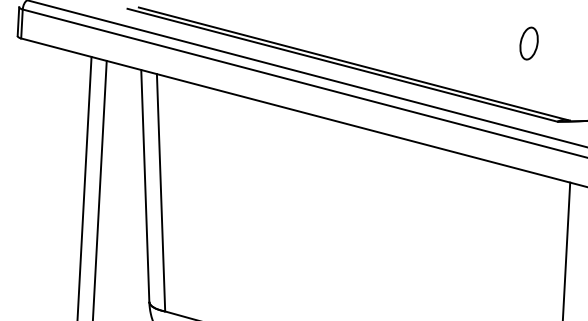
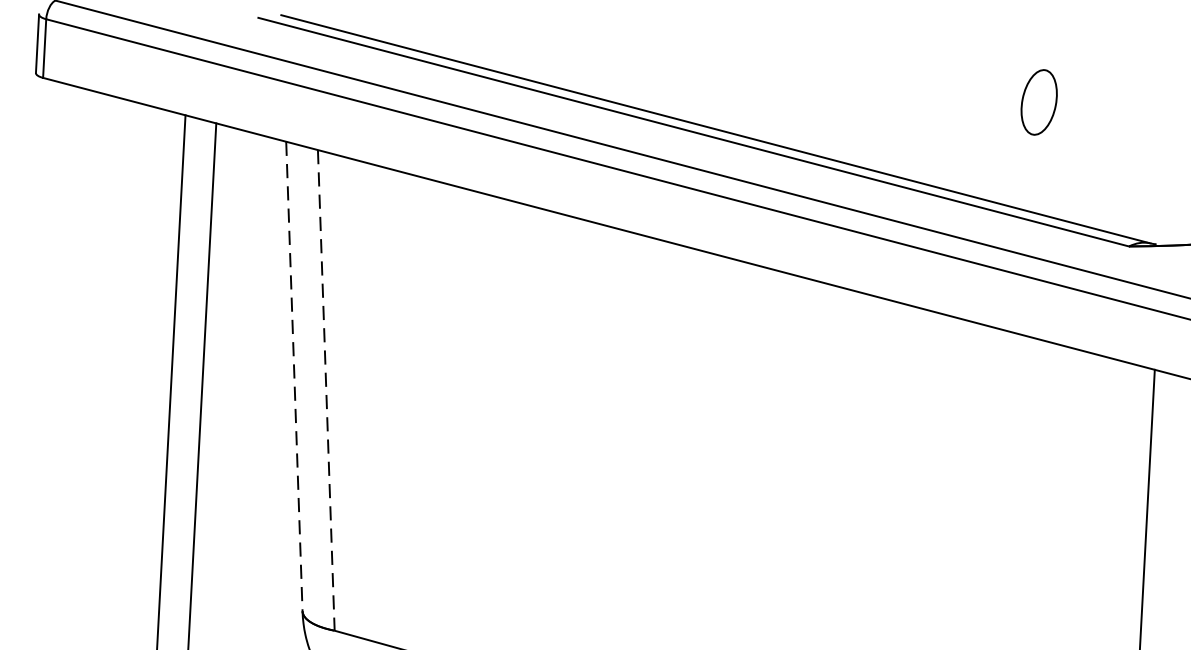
part: (528, 43) -> (1037, 102), moved
line: (145, 185) -> (294, 375), solid -> dashed
line: (161, 192) -> (327, 389), solid -> dashed

